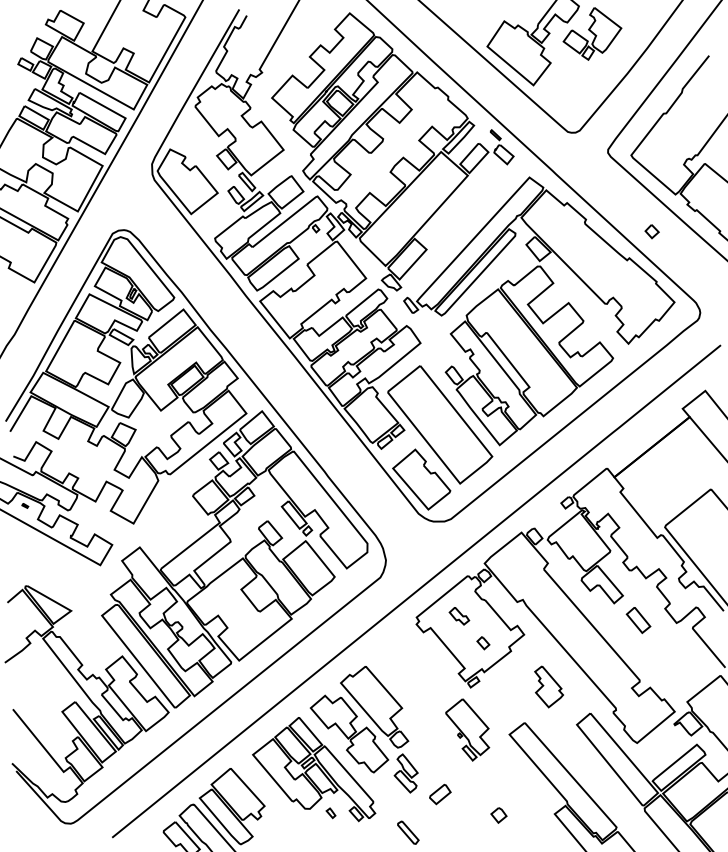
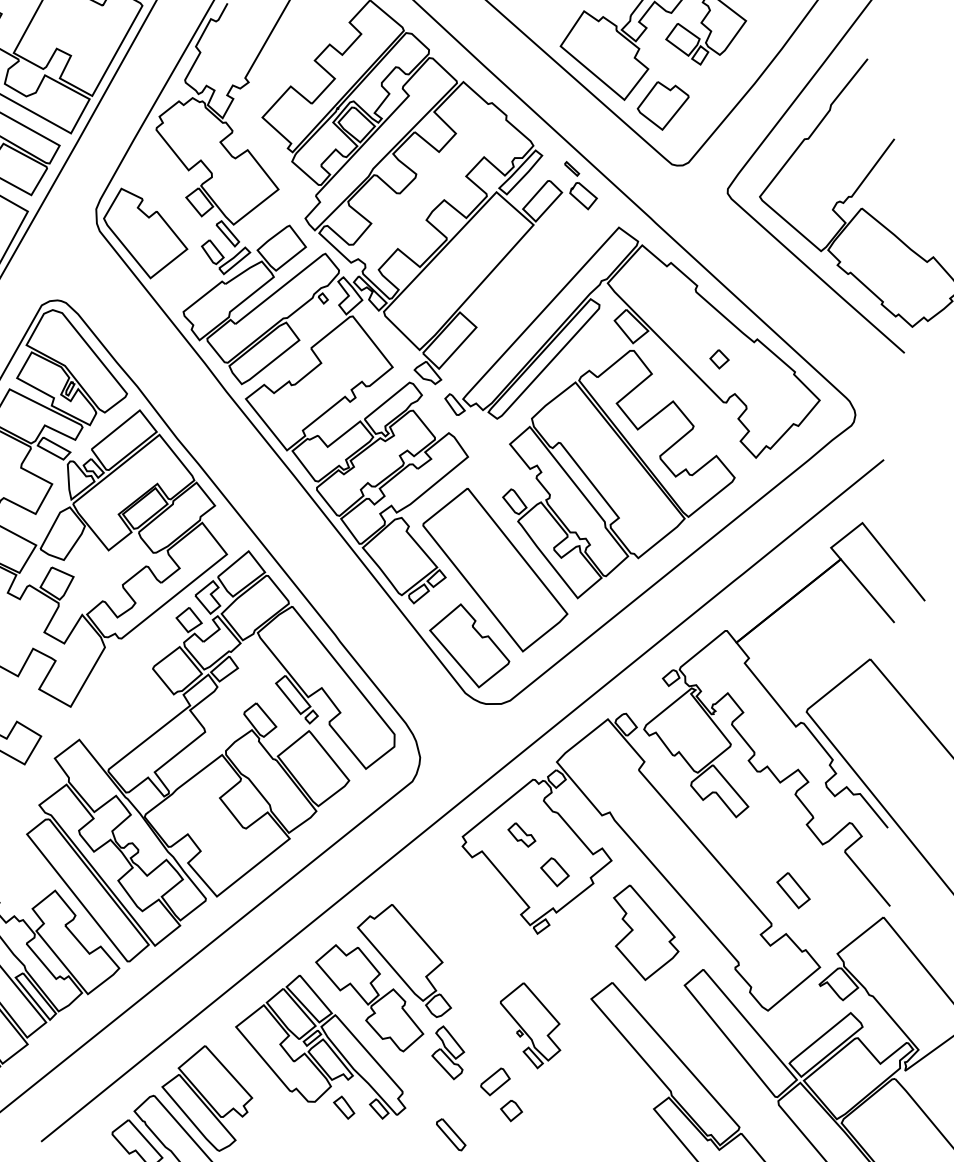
part: (561, 89) -> (663, 105), added
part: (651, 231) -> (718, 359), moved
part: (638, 620) -> (793, 890), moved
part: (483, 643) -> (555, 872), size x1.67
part: (548, 686) -> (645, 932), size x1.67
part: (467, 729) -> (530, 1025), moved
part: (330, 813) -> (343, 1108), size x1.67
part: (498, 815) -> (510, 1110), moved

